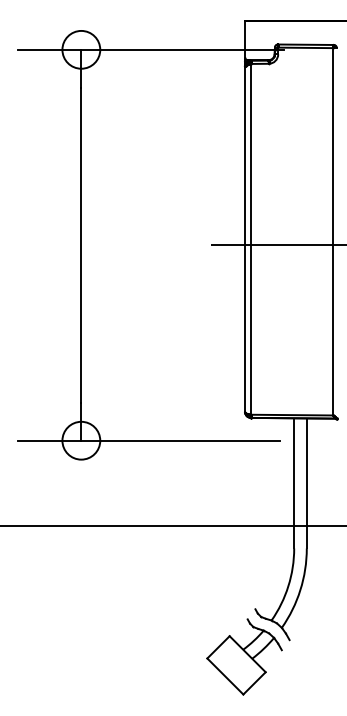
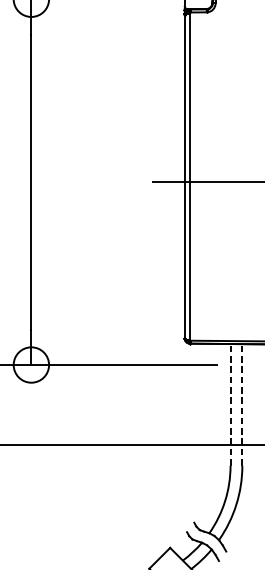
line: (294, 484) -> (230, 405), solid -> dashed
line: (306, 484) -> (242, 405), solid -> dashed

